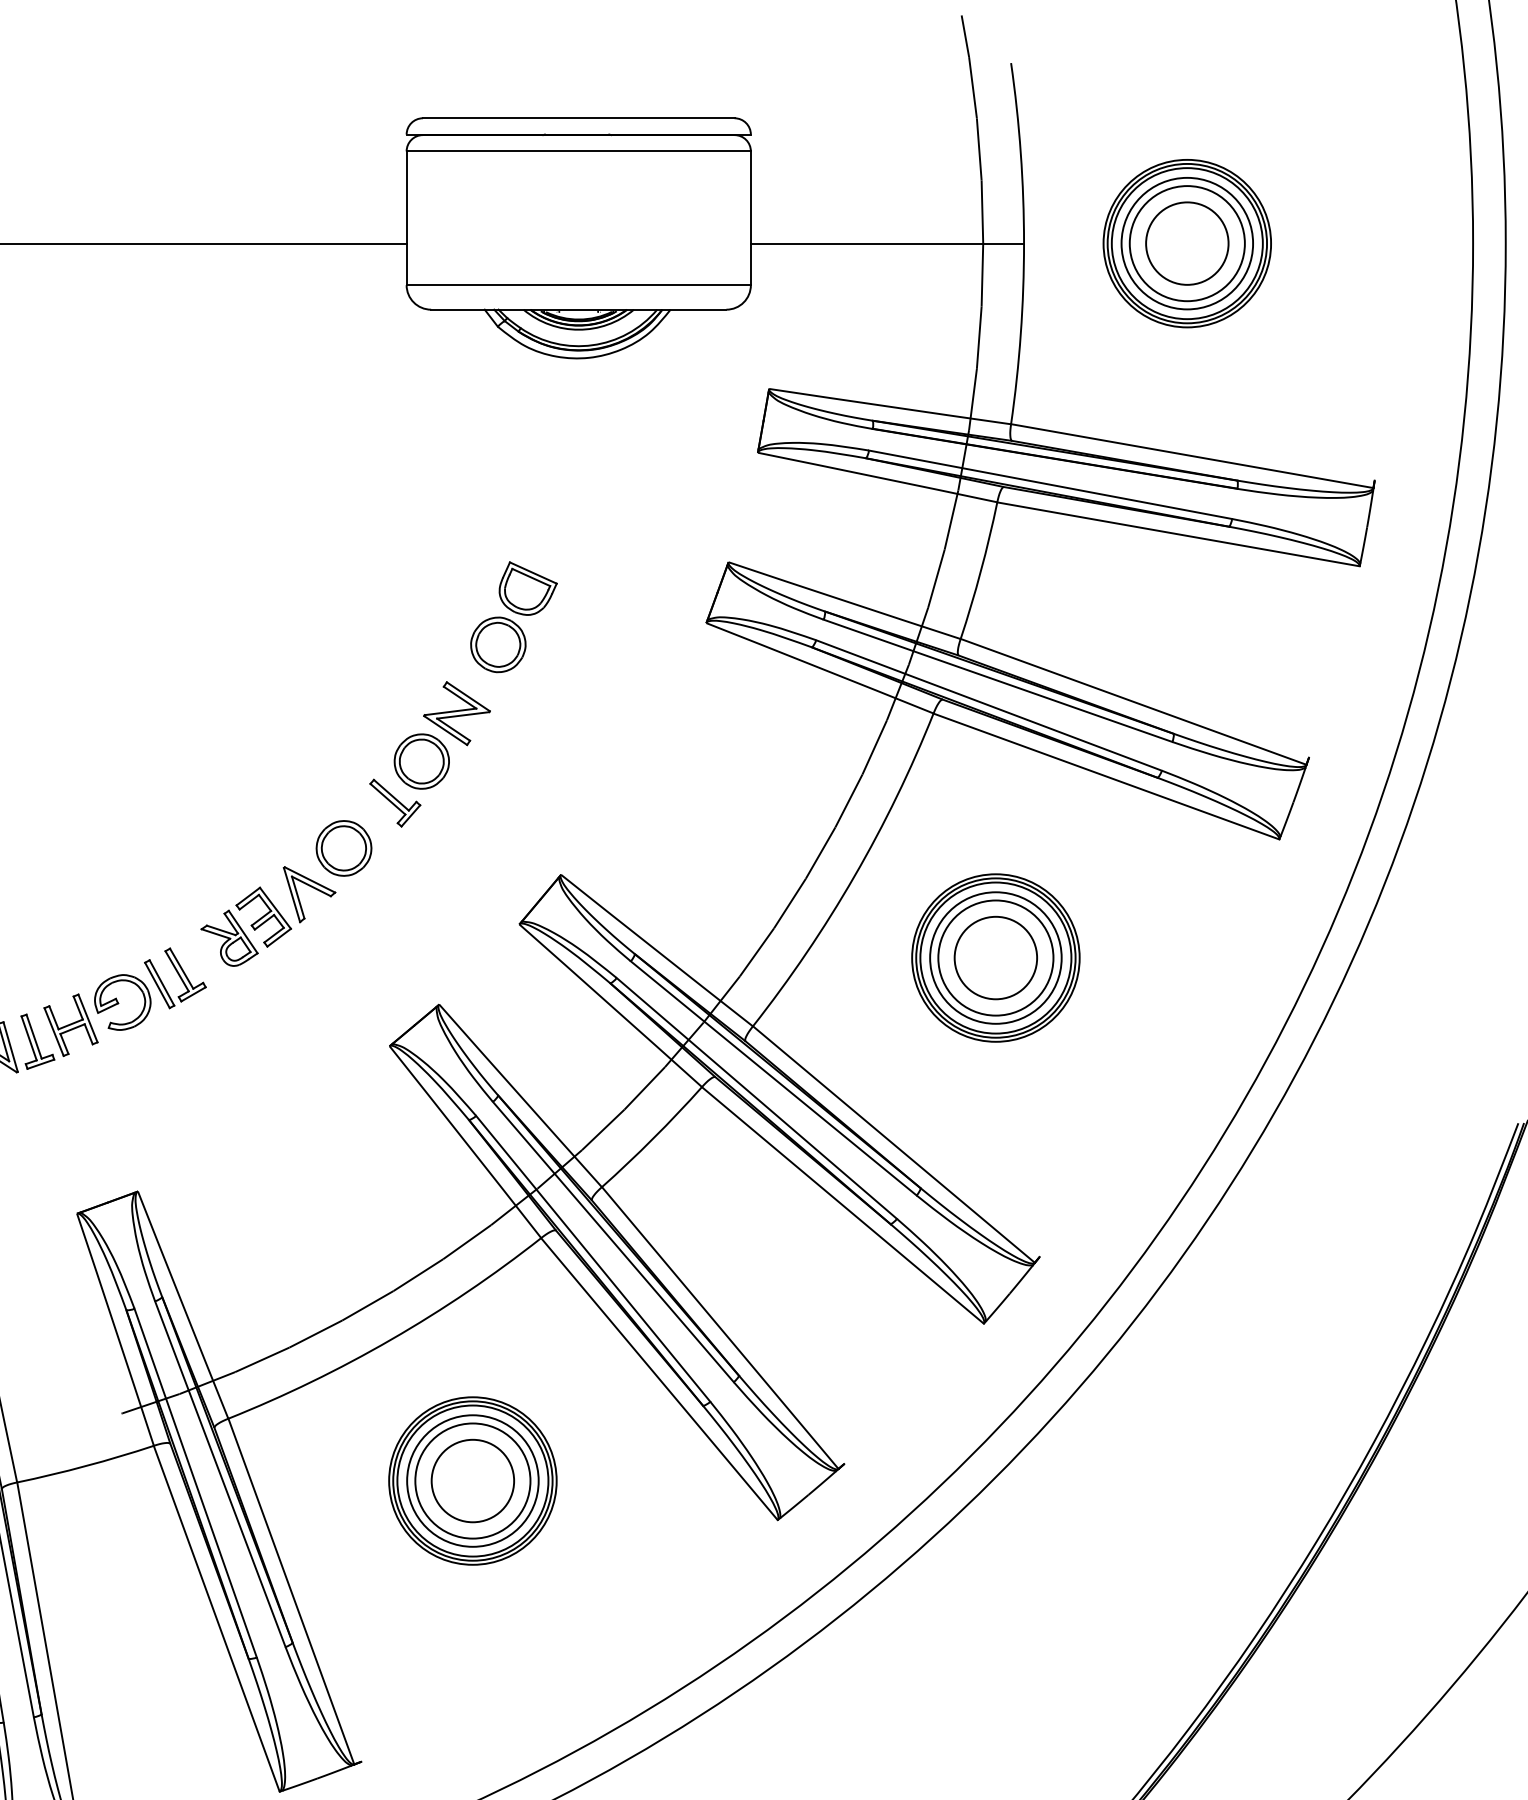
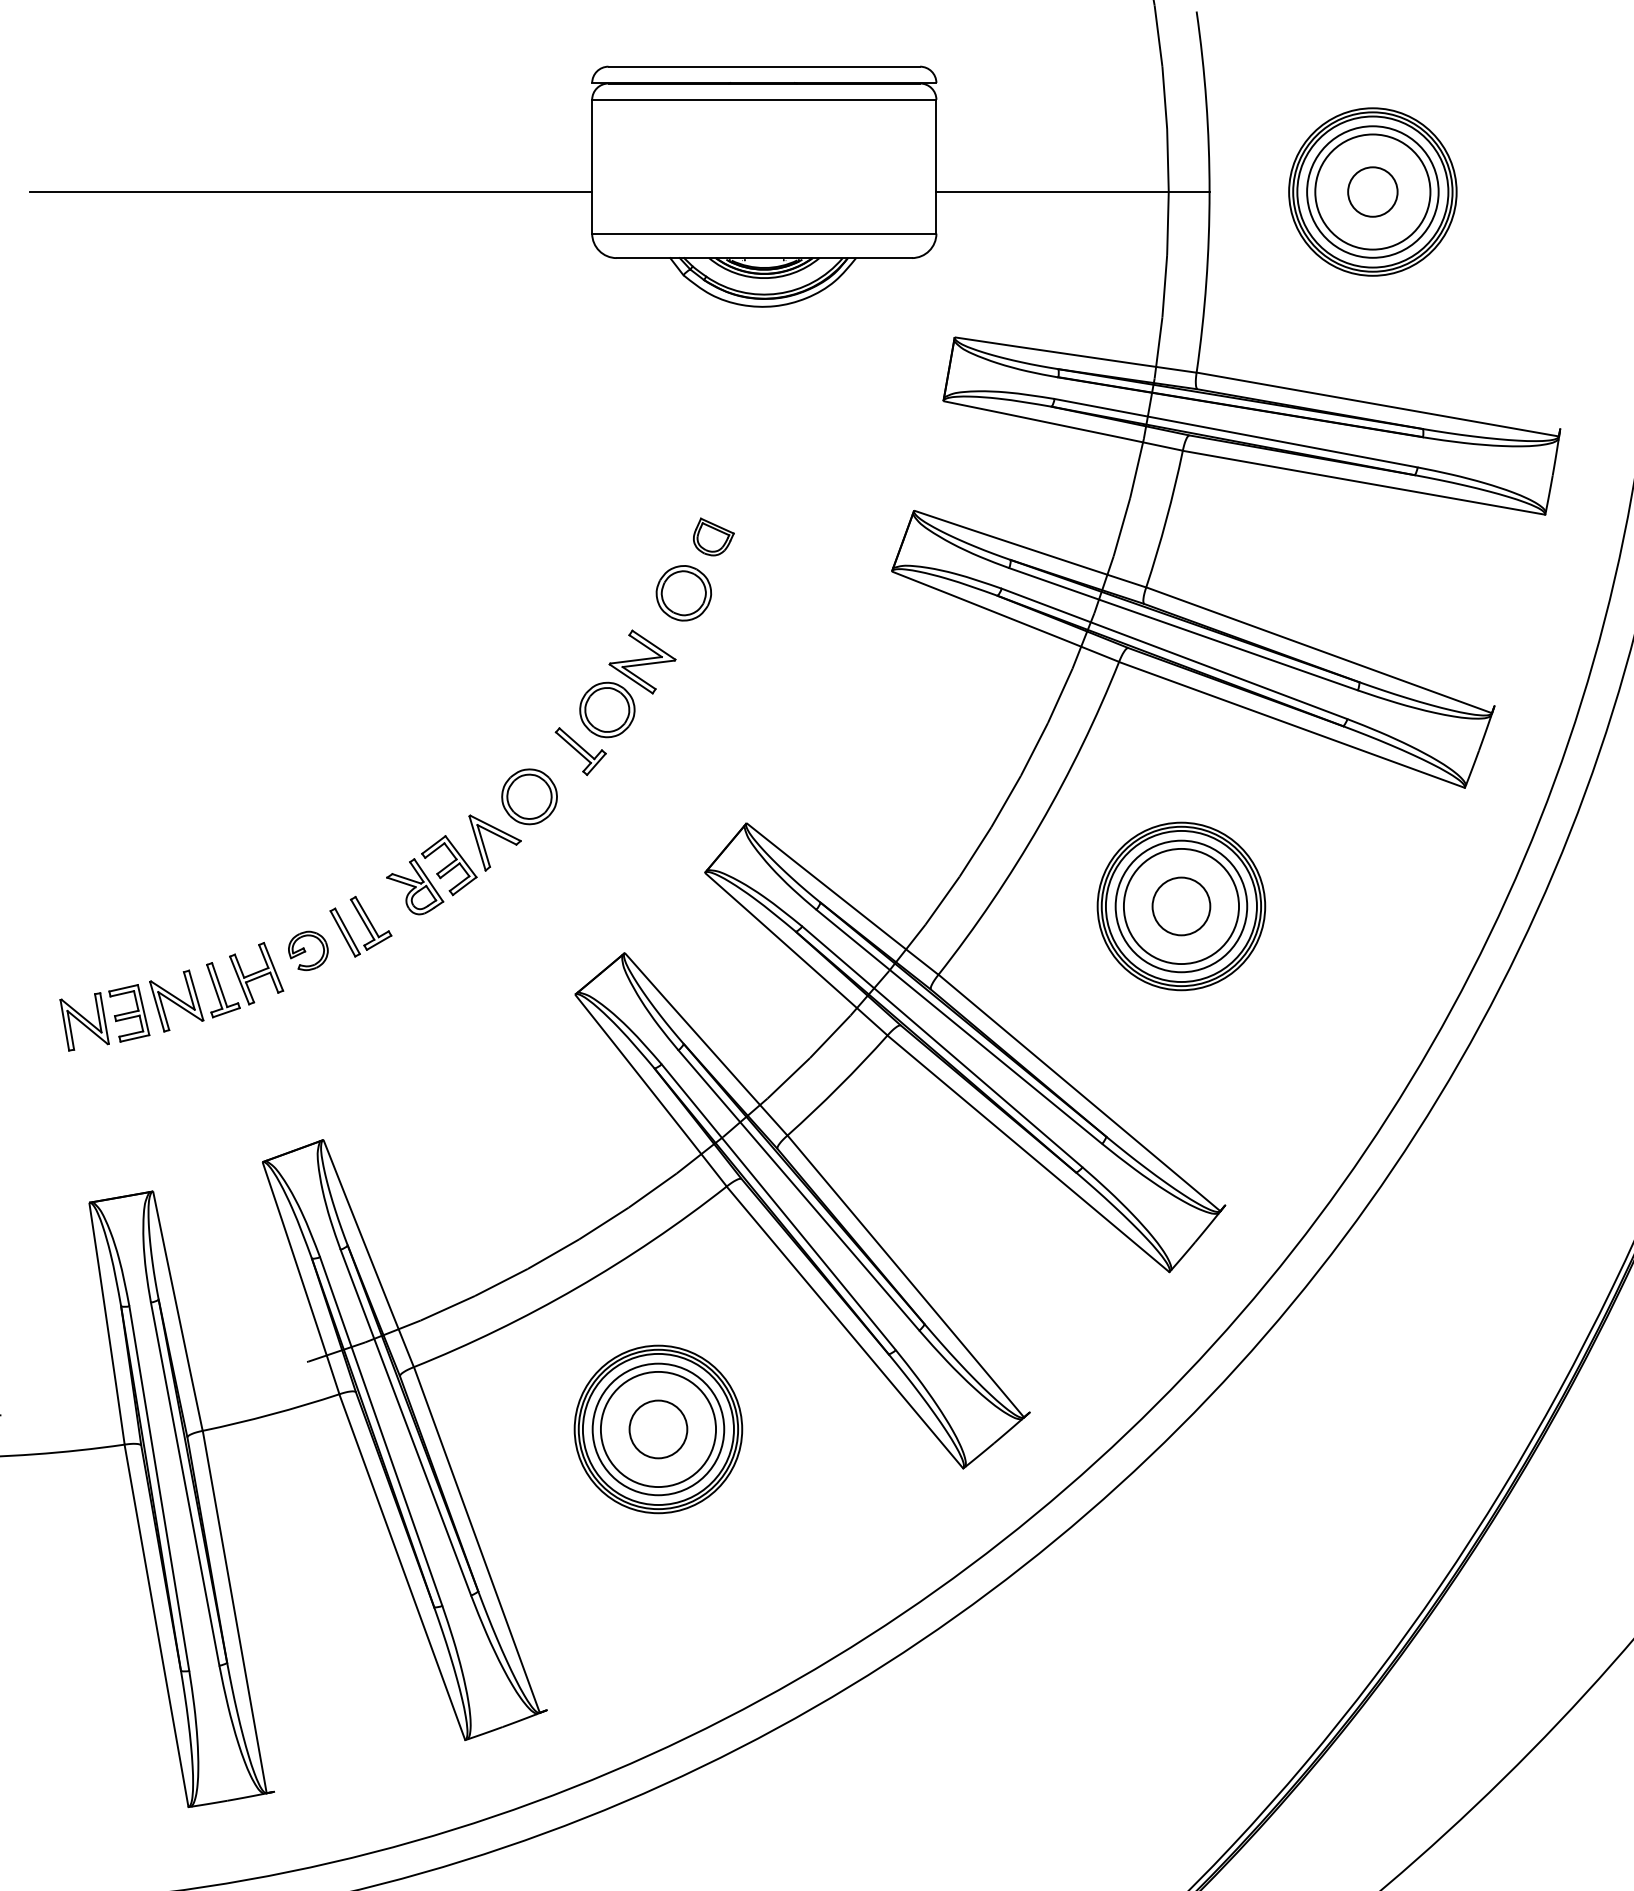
circle: (1186, 243) -> (1372, 191), size x0.6
part: (527, 588) -> (713, 536), size x0.7
circle: (995, 958) -> (1181, 906), size x0.7
part: (122, 1002) -> (308, 950), size x0.7
circle: (472, 1481) -> (658, 1429), size x0.7

